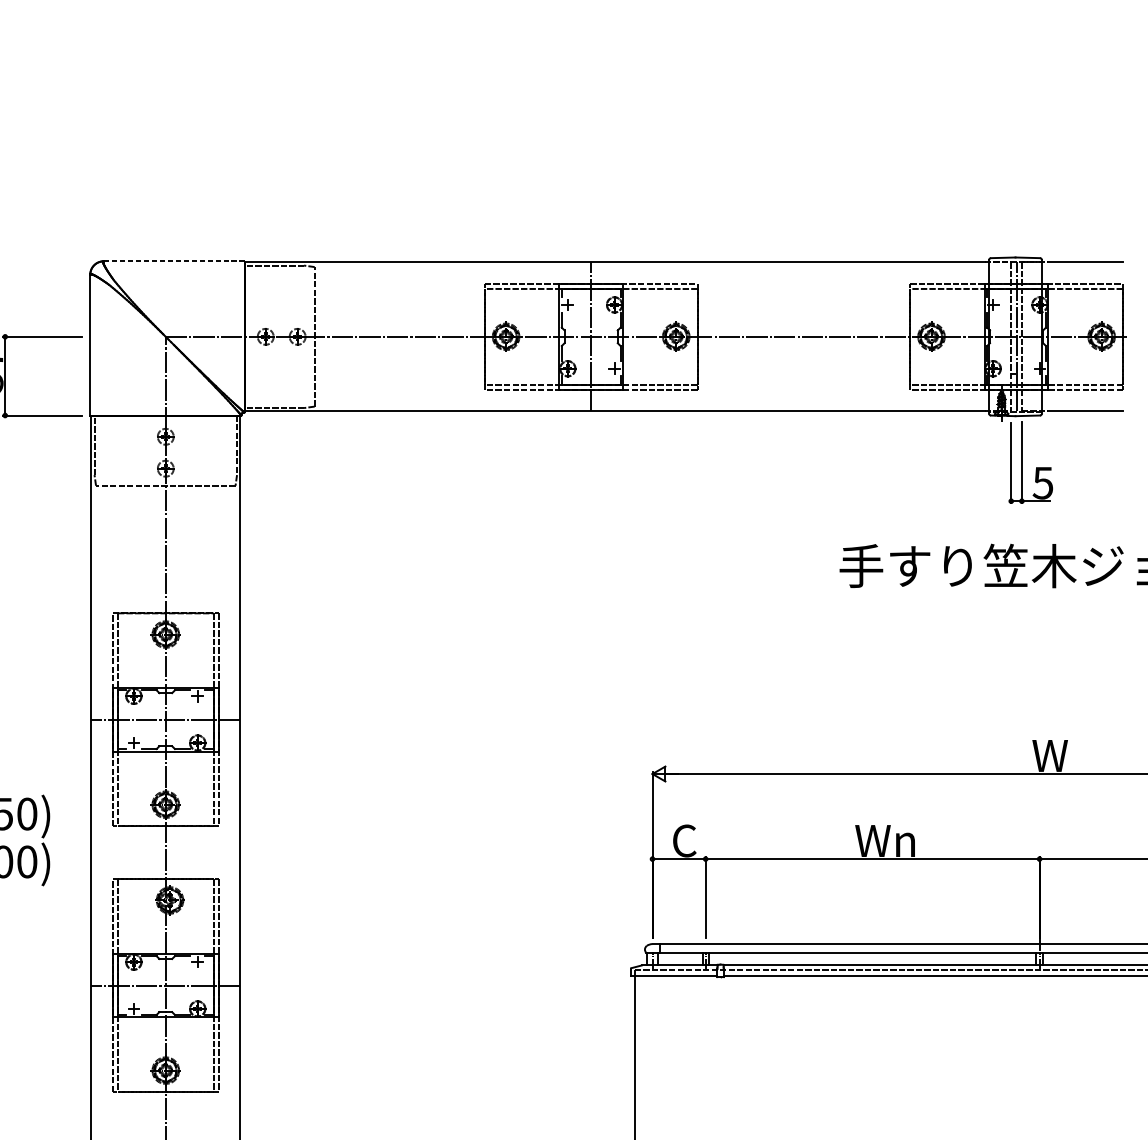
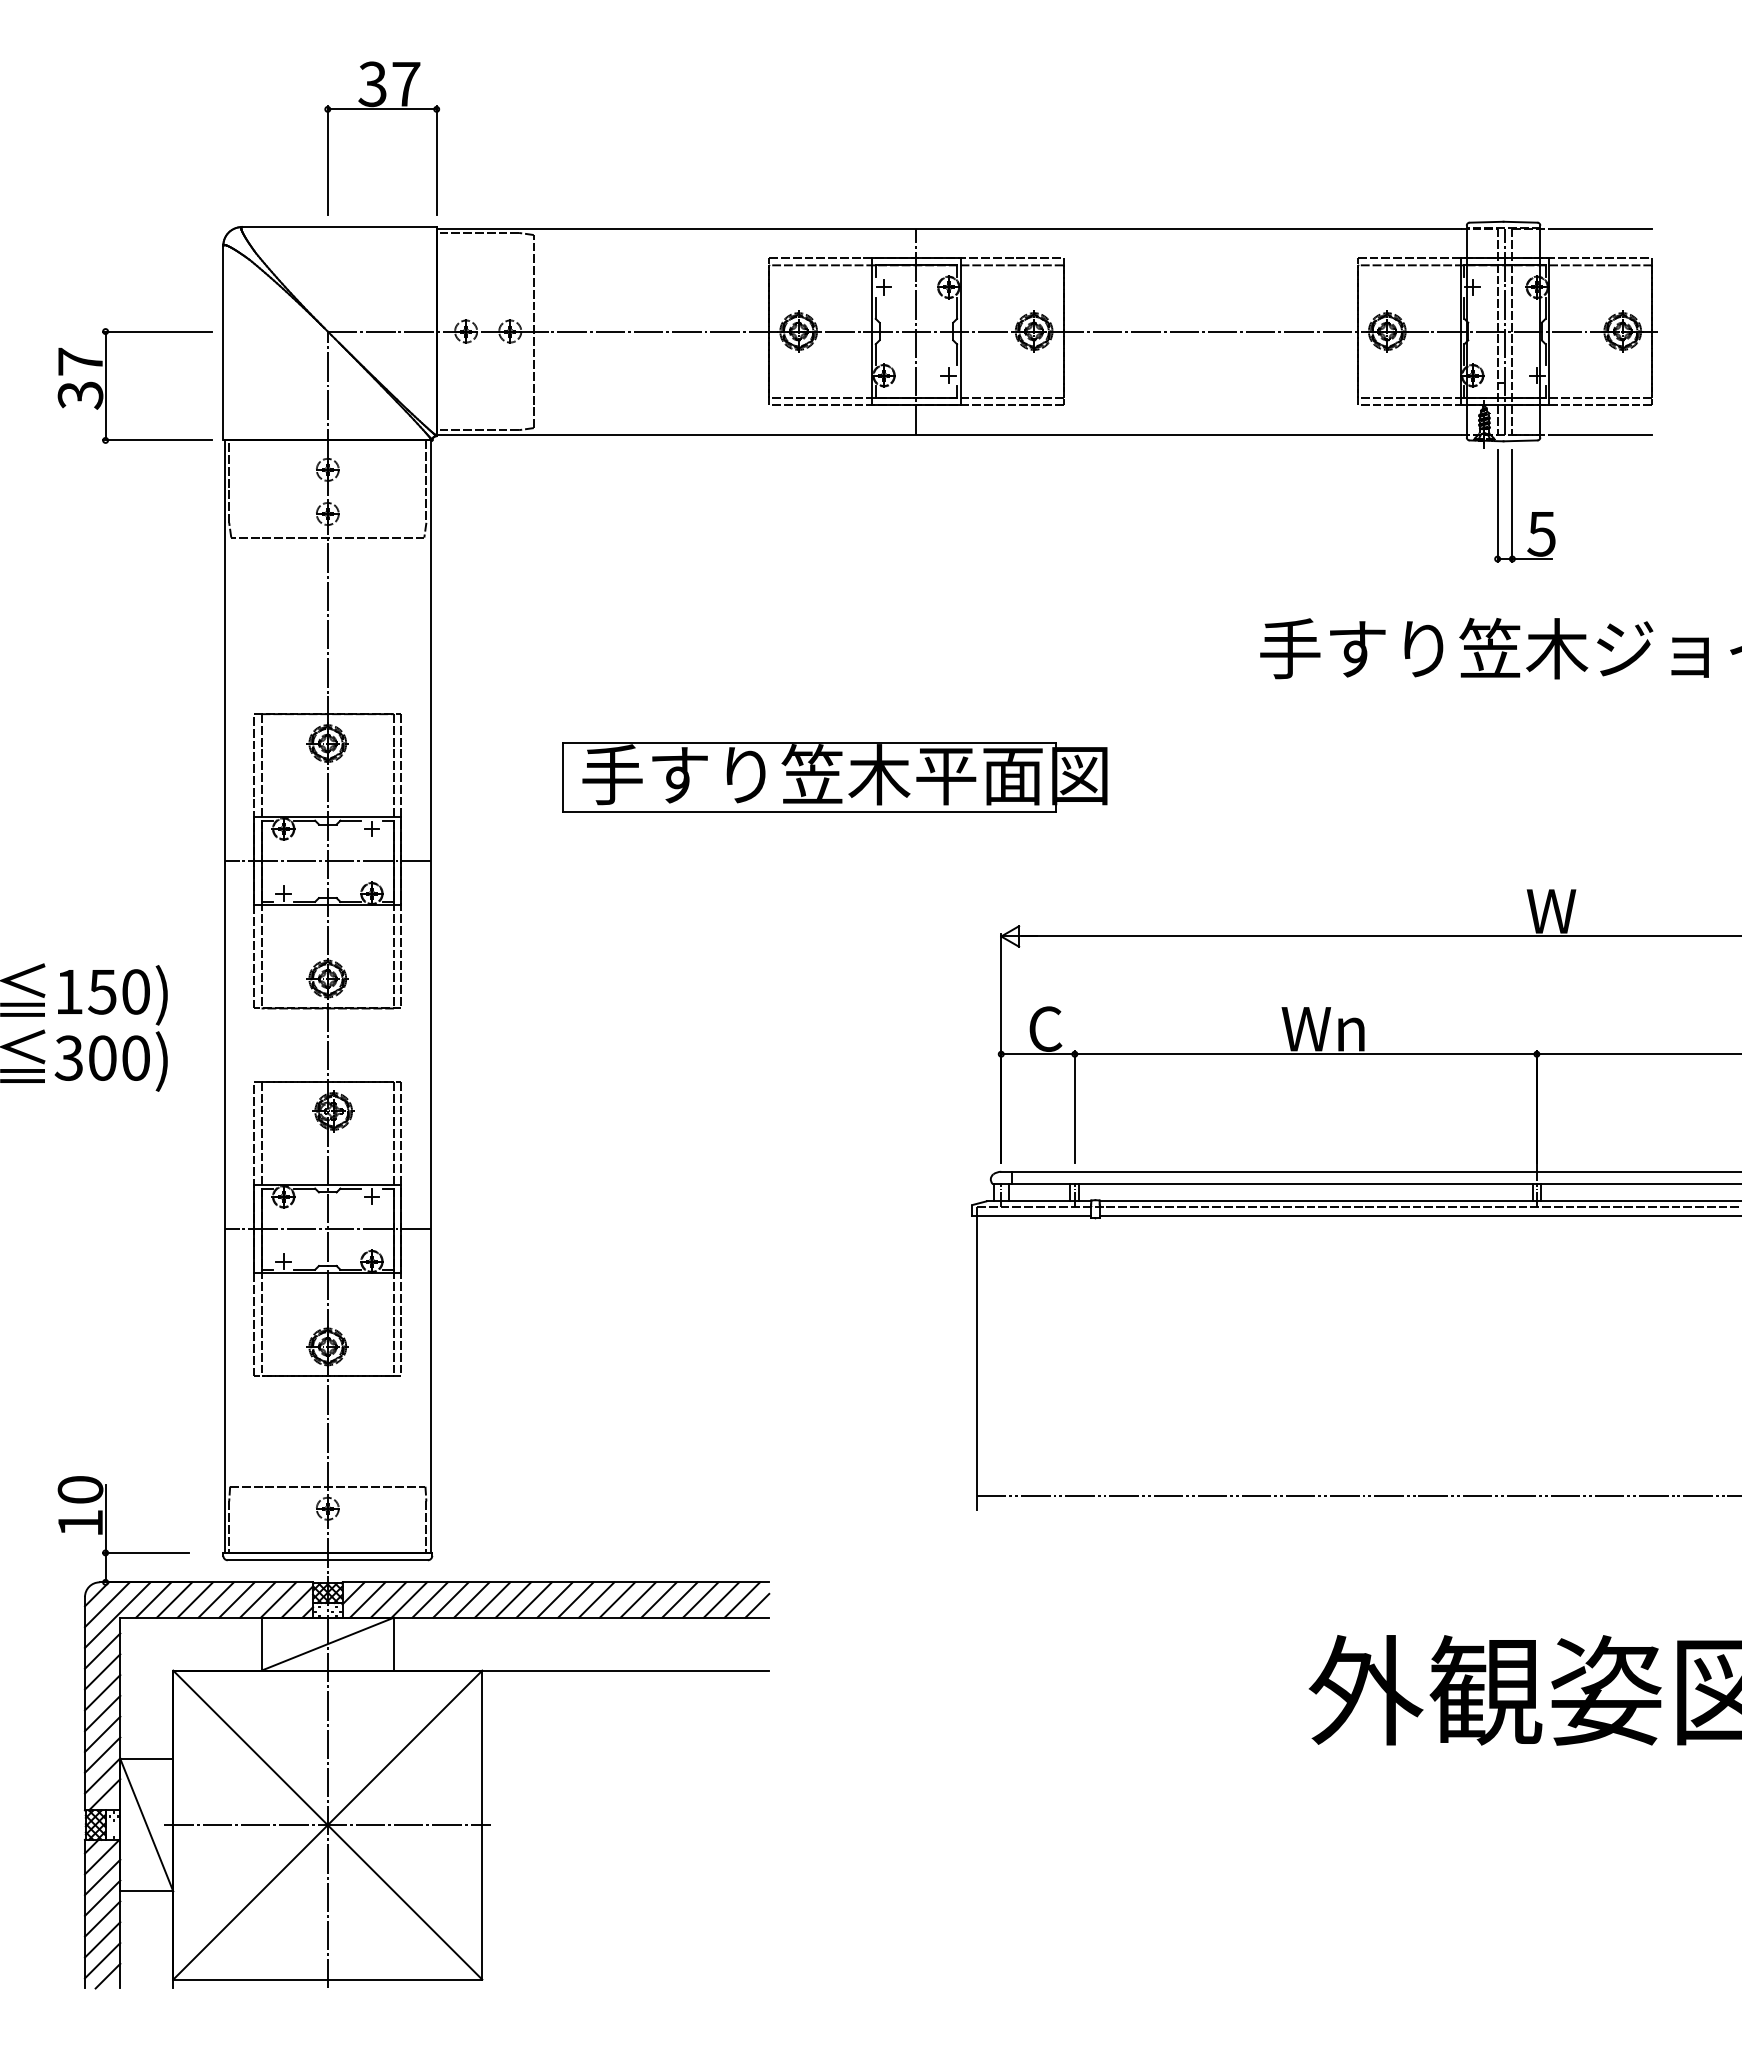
part: (205, 176) -> (382, 109), added
line: (173, 261) -> (338, 227), dashed -> solid
part: (531, 659) -> (834, 777), added

